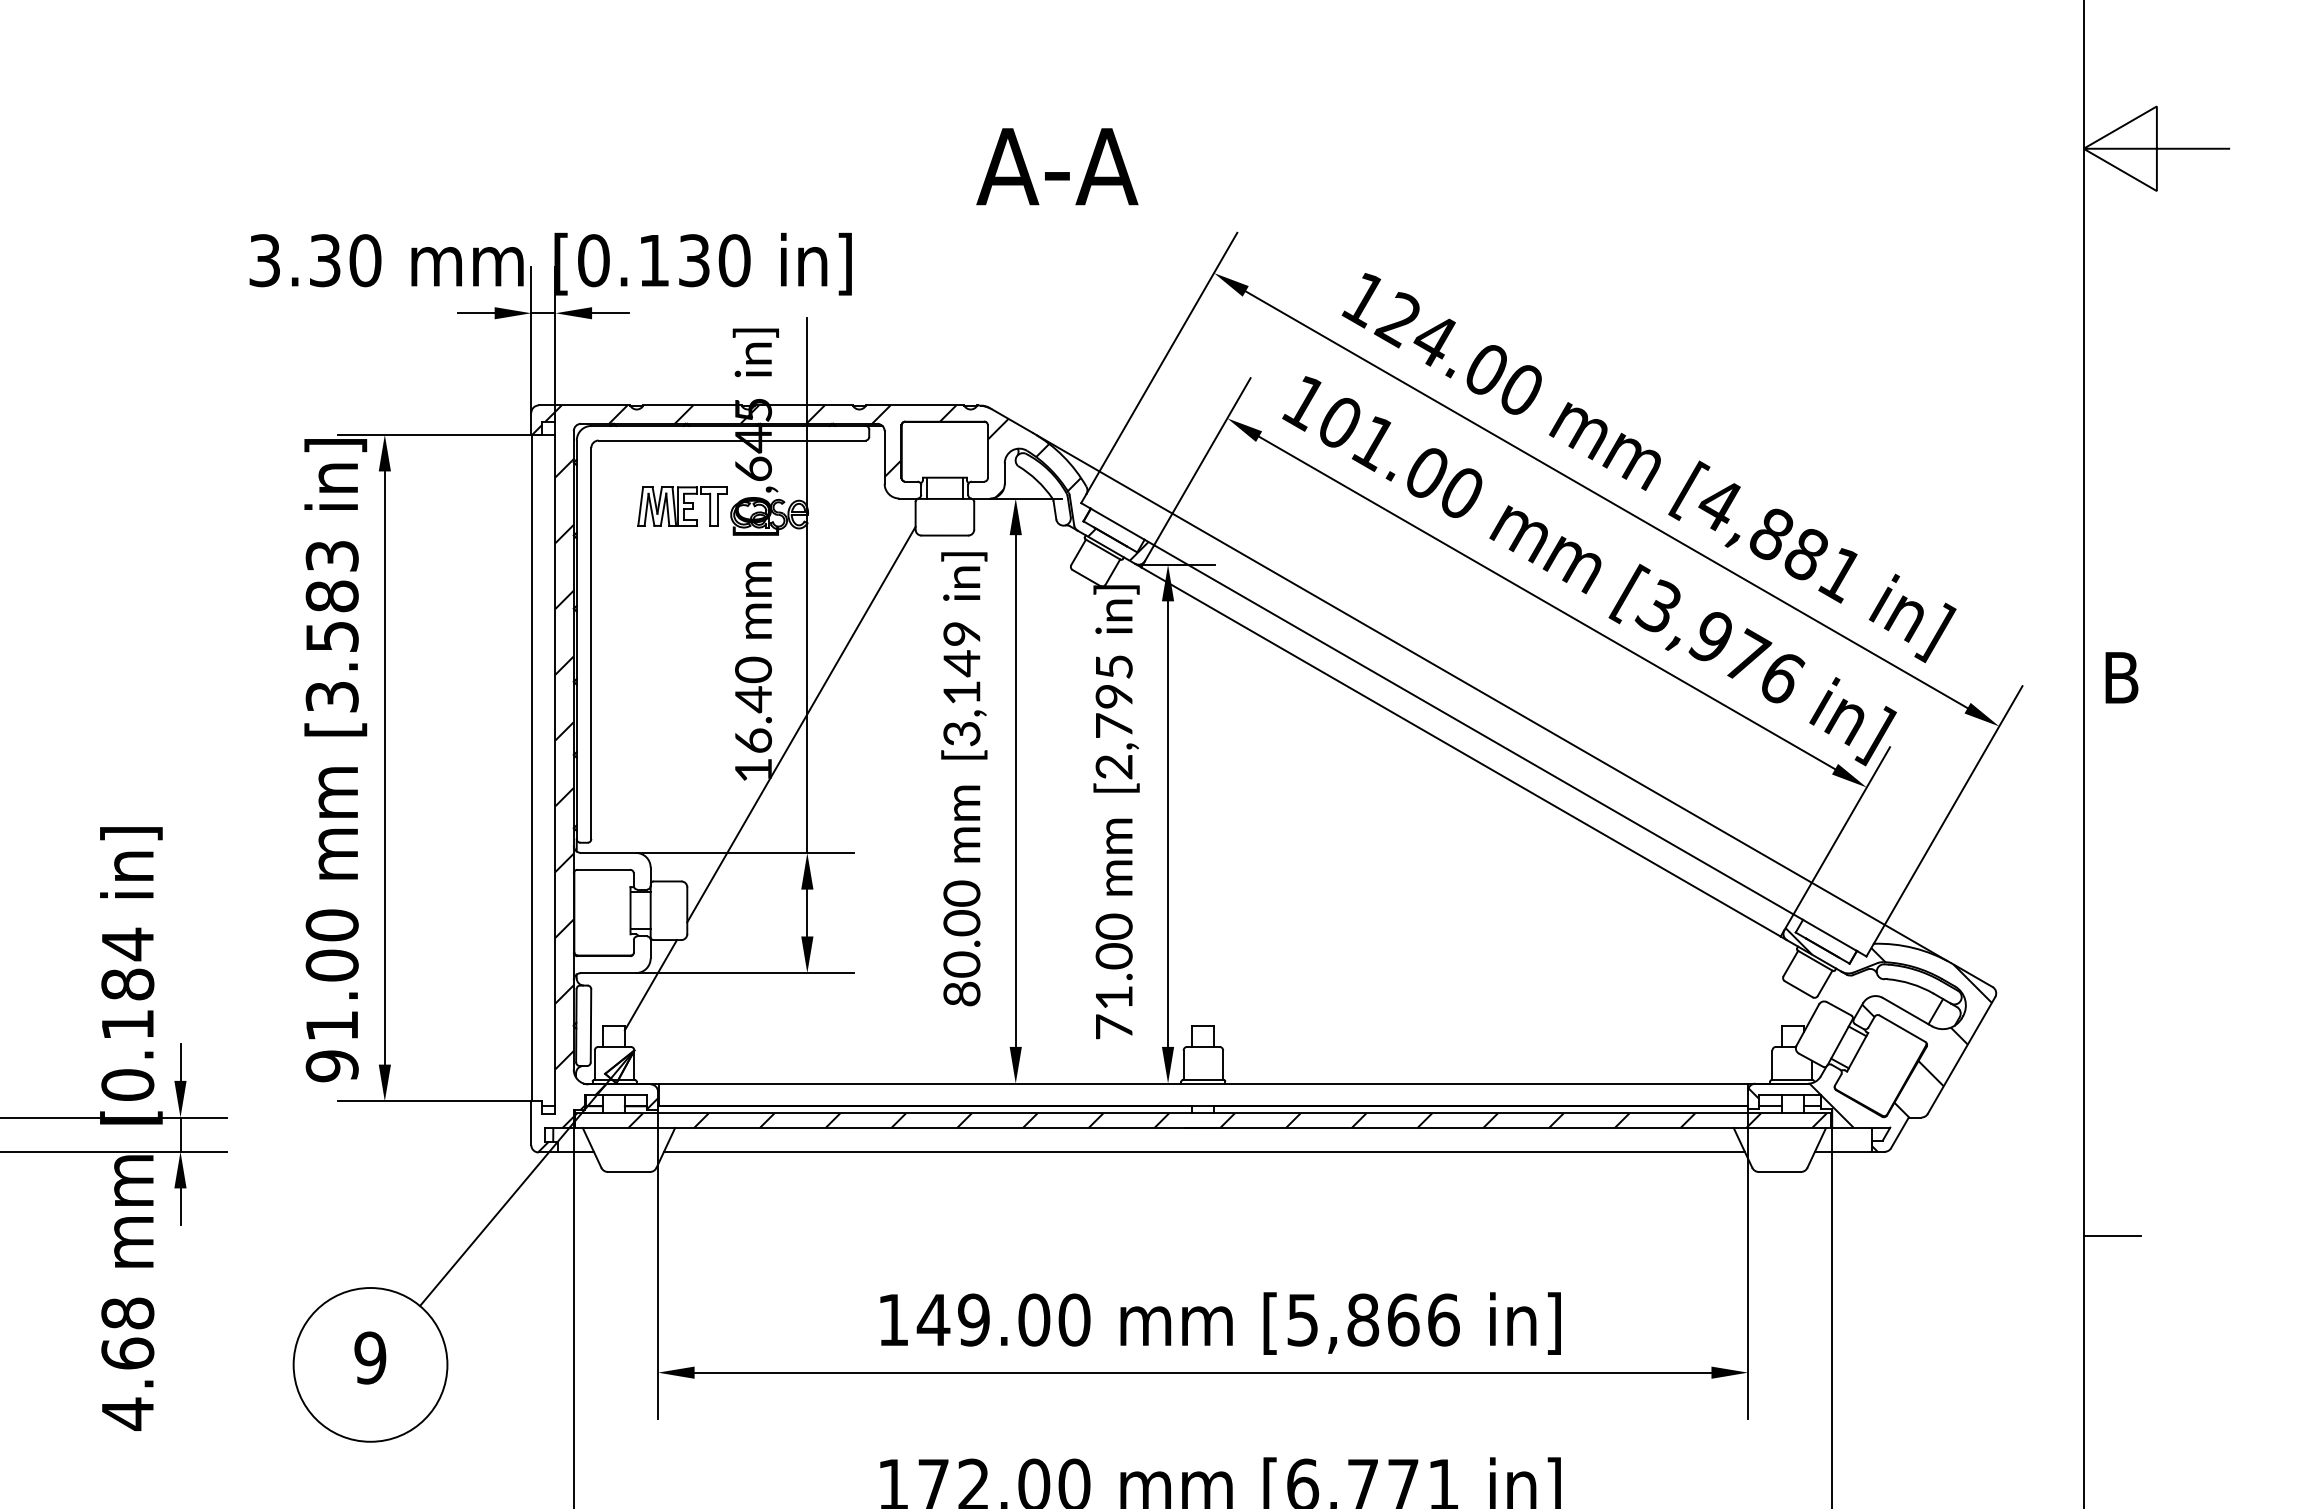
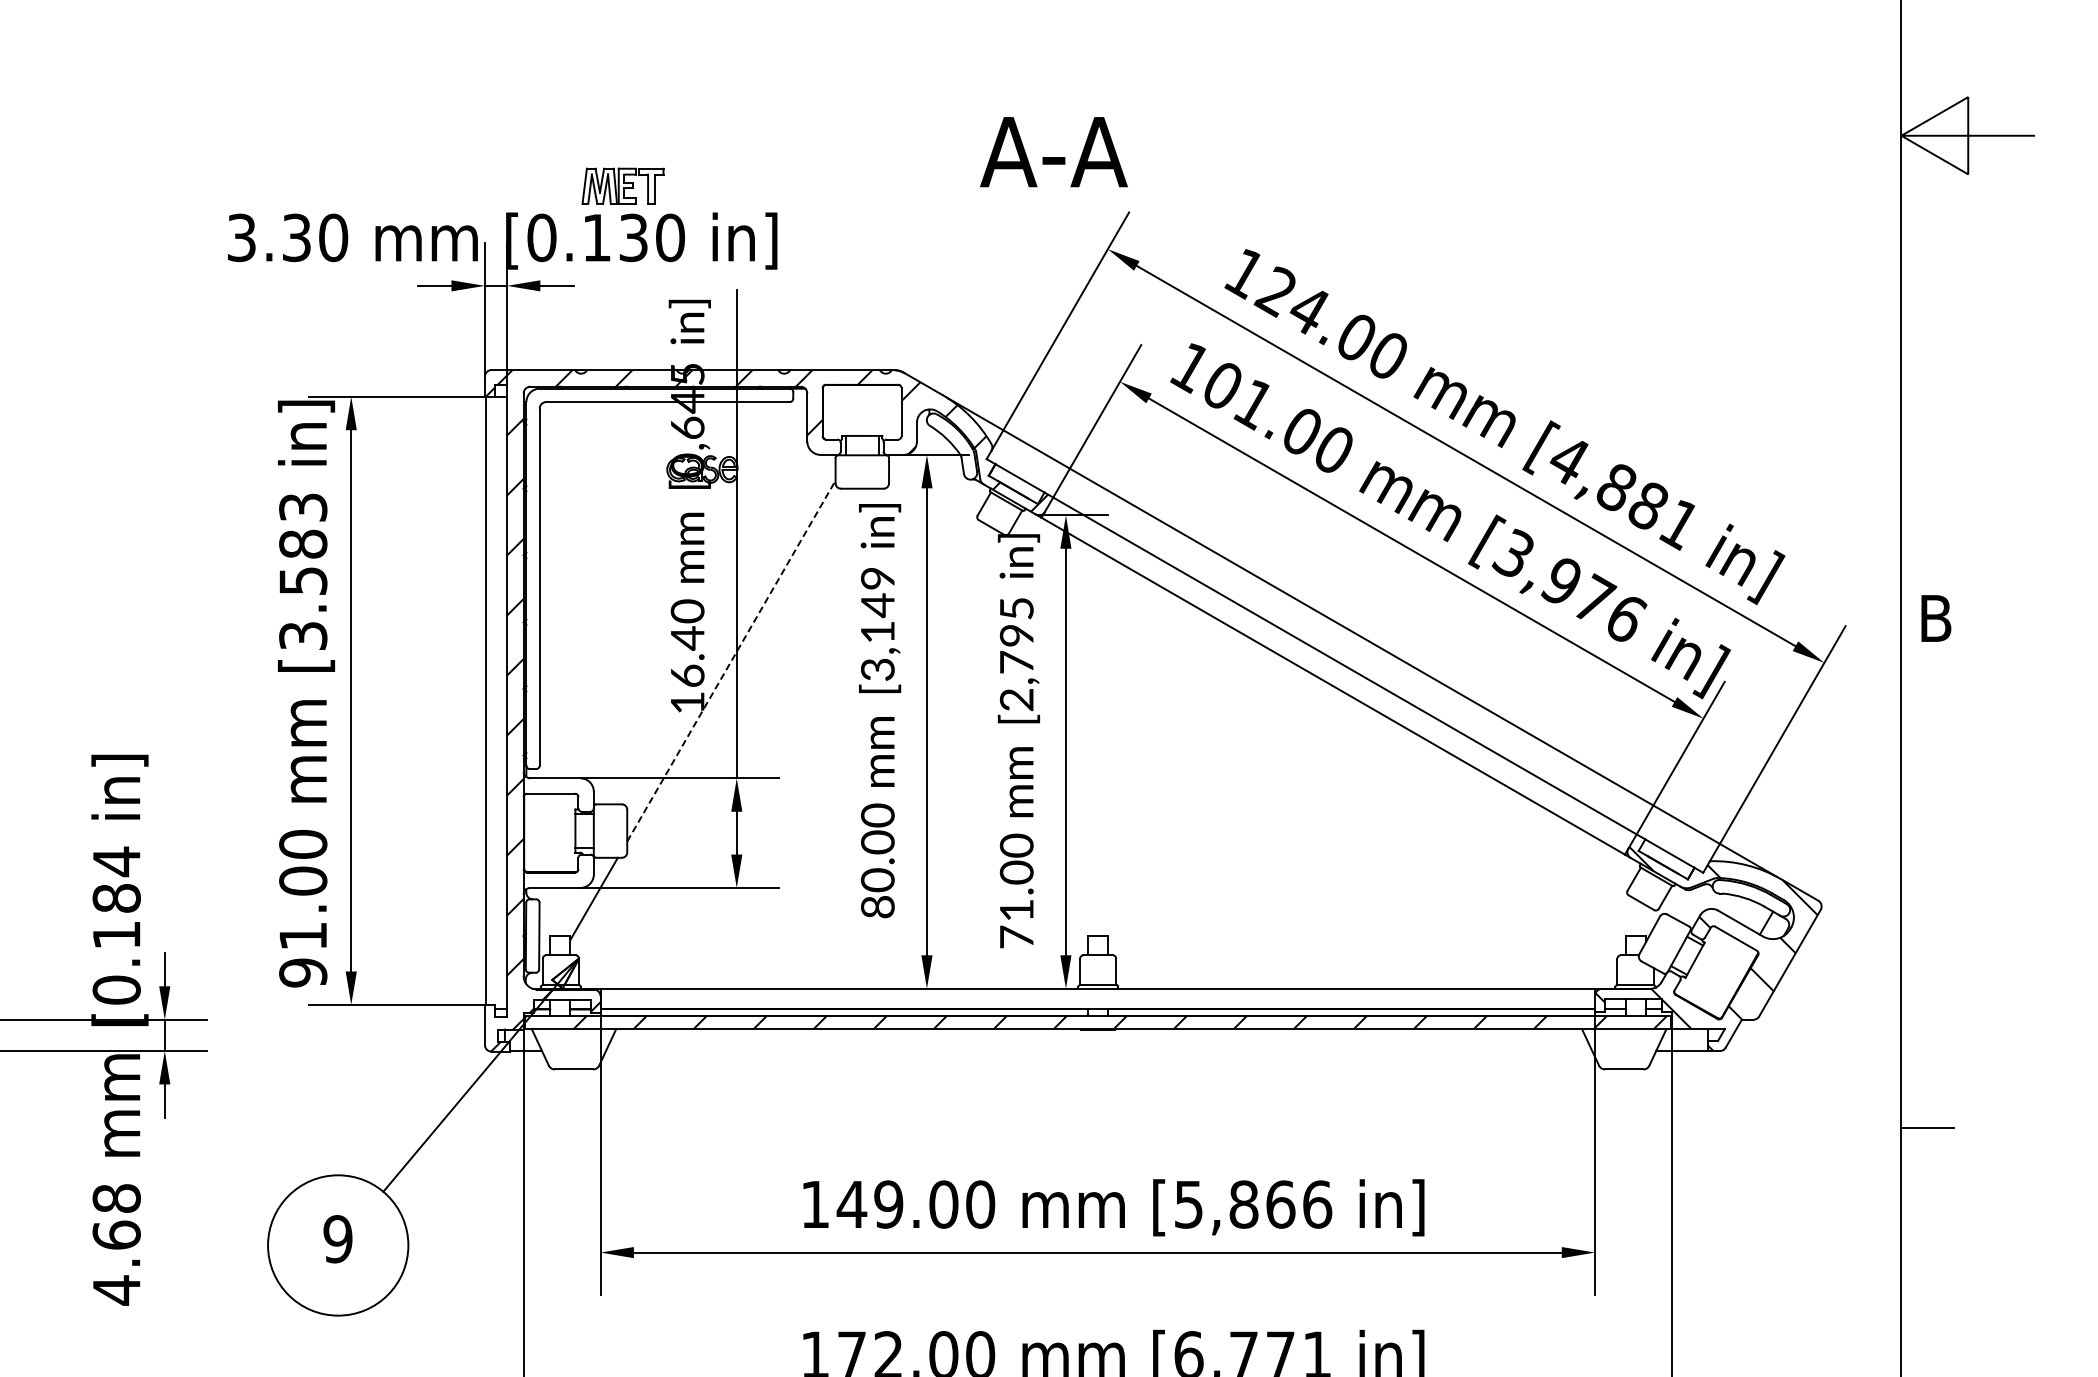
text: (1056, 167) -> (1053, 152), moved
part: (682, 505) -> (622, 185), moved
line: (801, 723) -> (731, 660), solid -> dashed
line: (1204, 1151) -> (1099, 1050), removed

